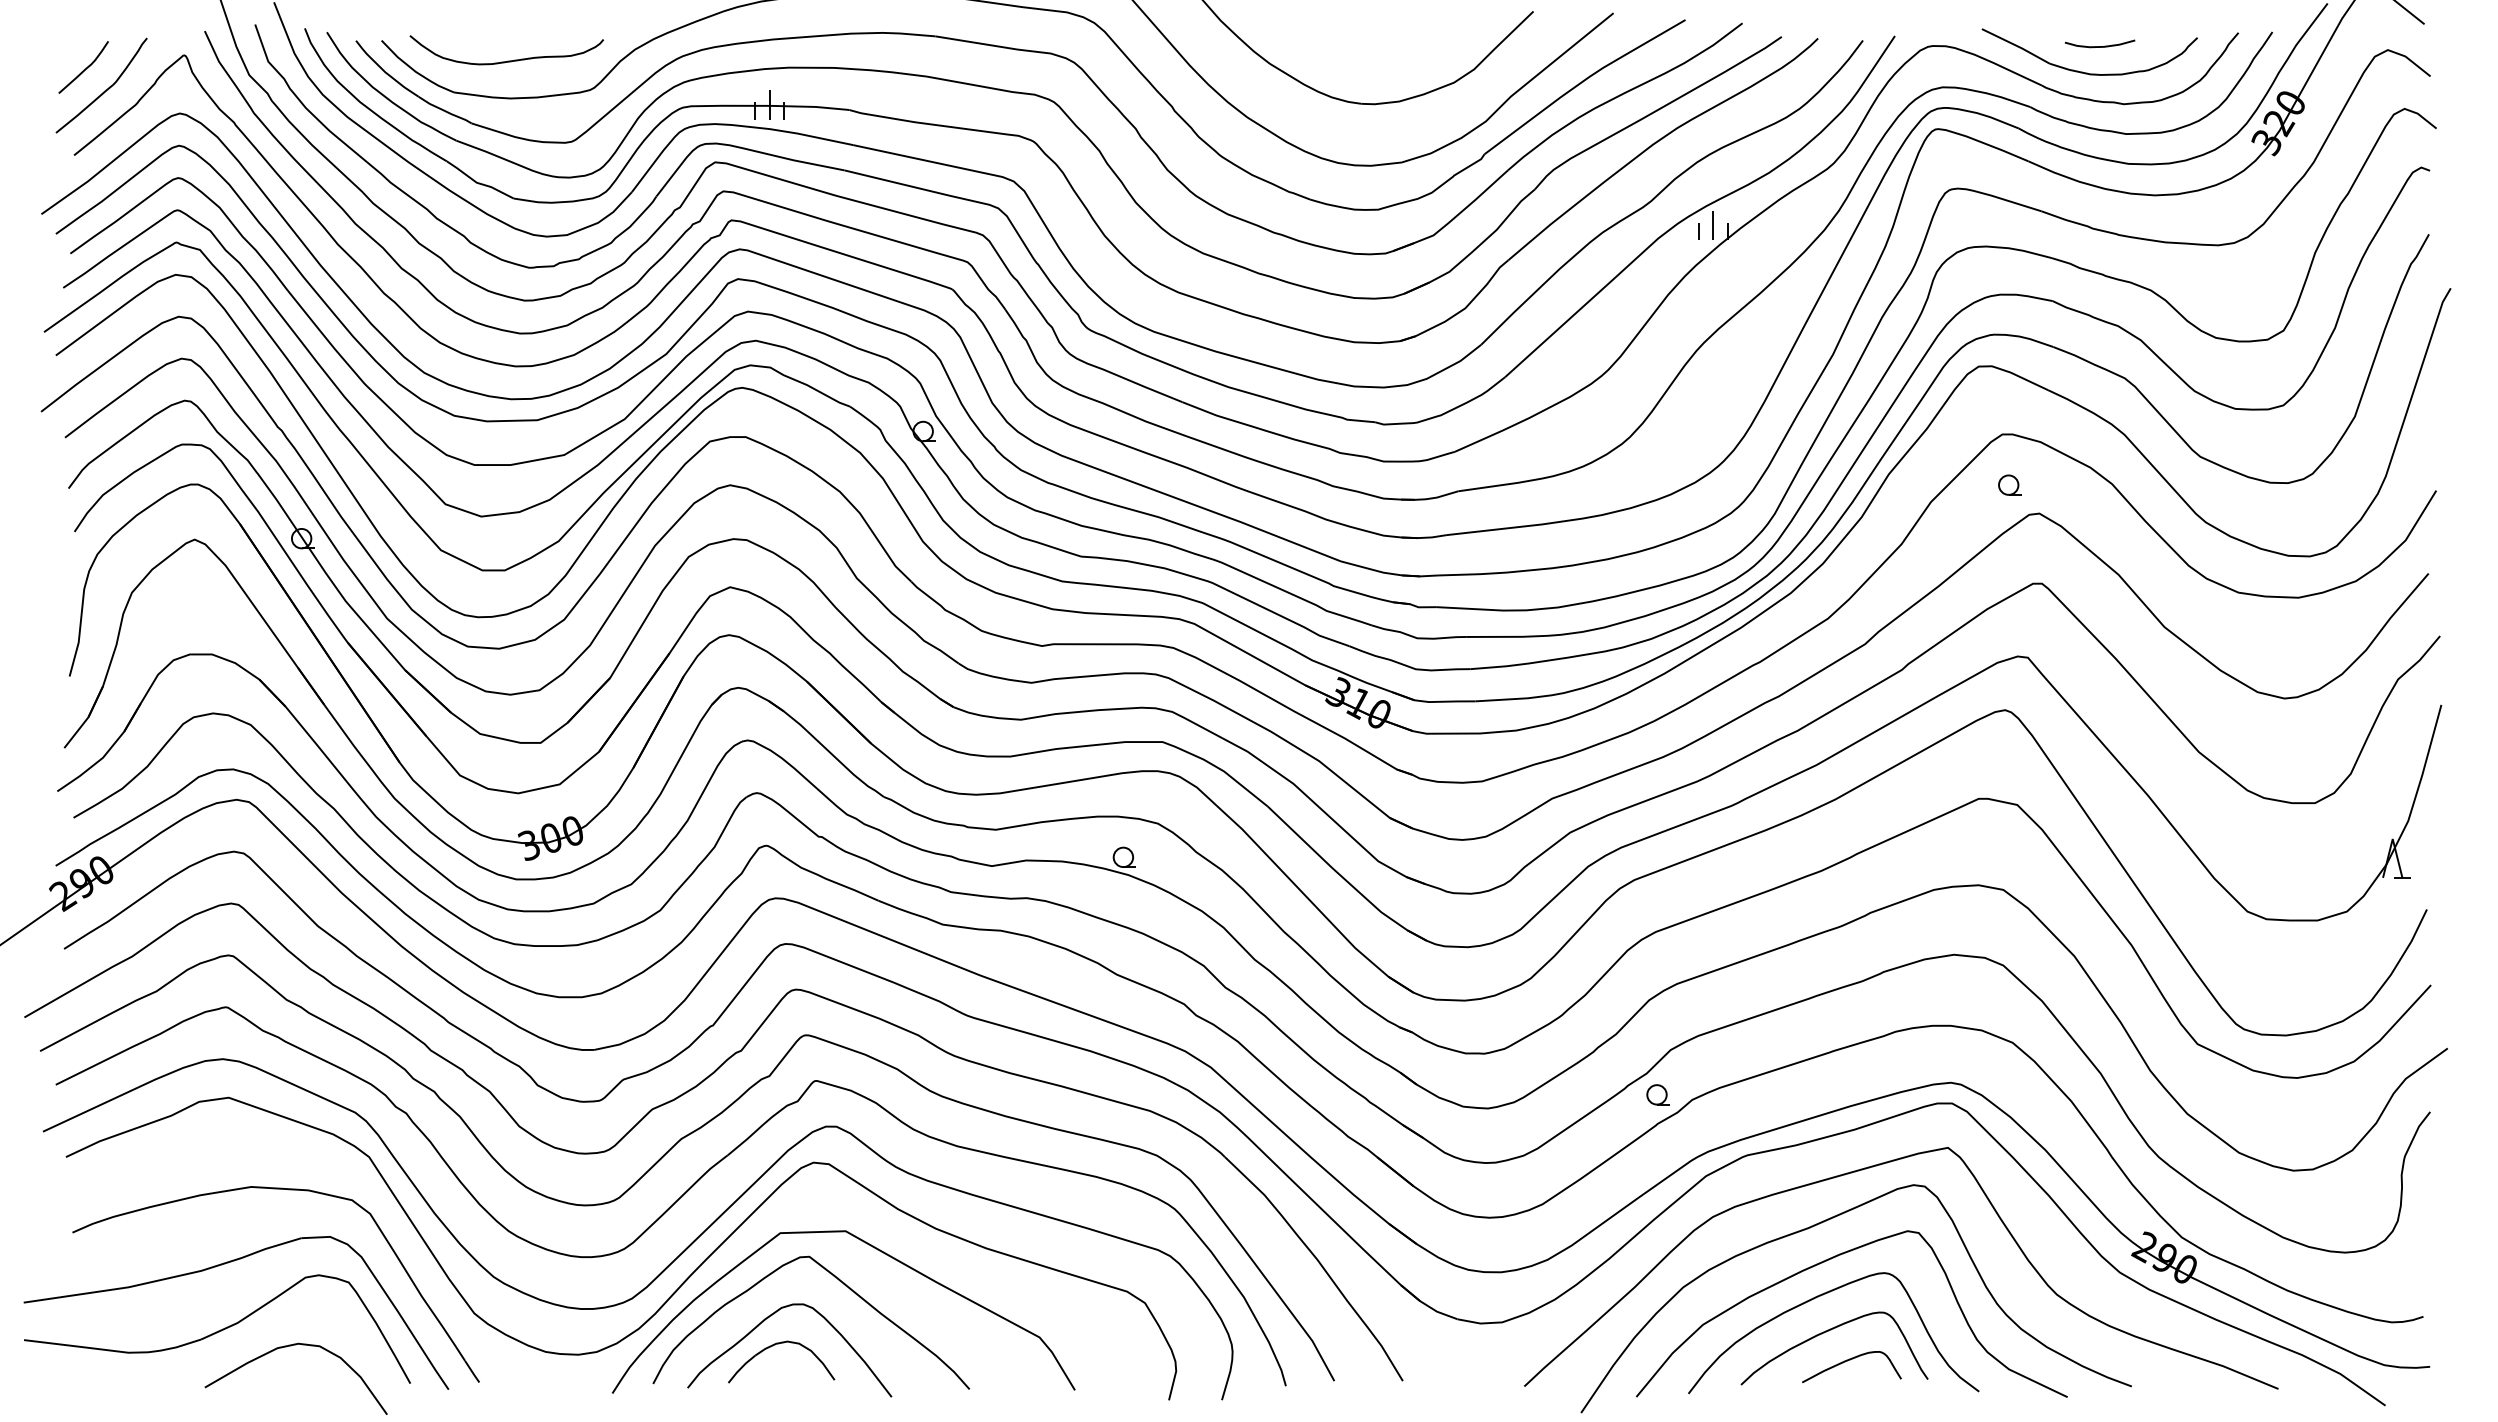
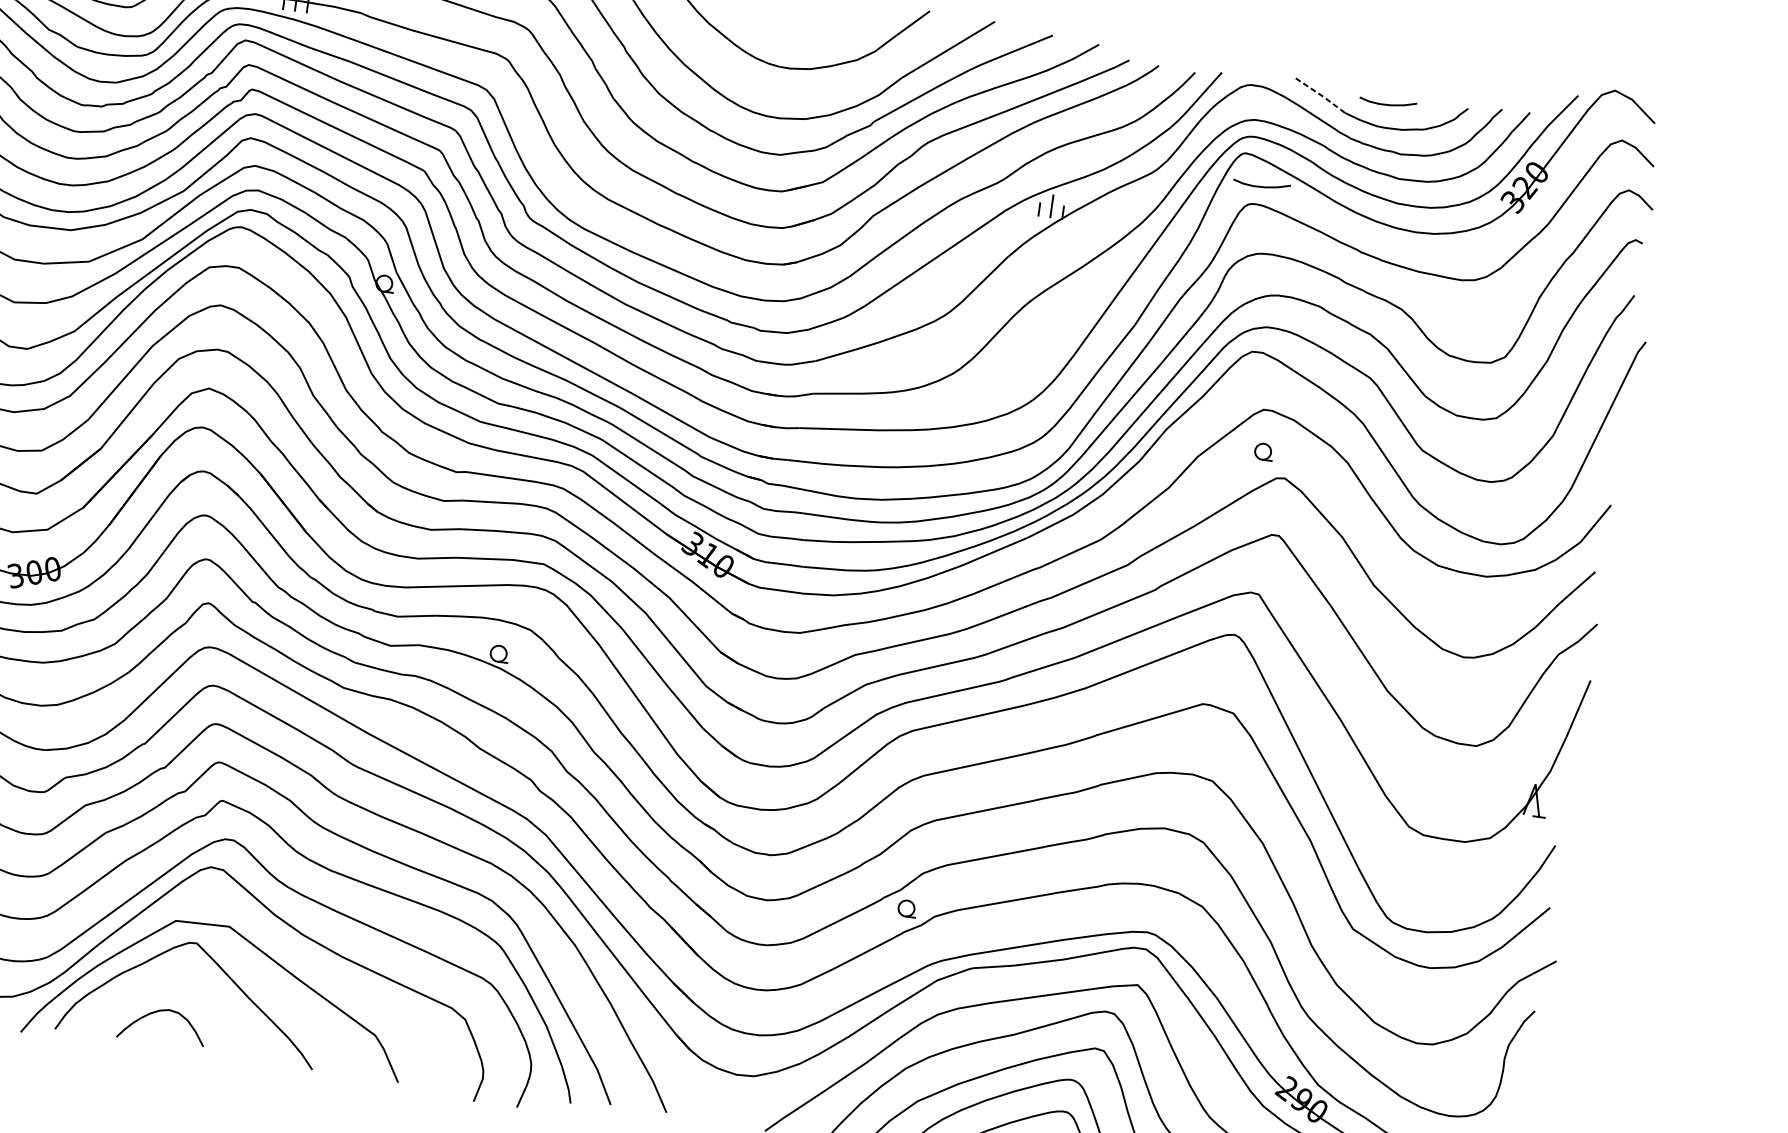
line: (2016, 45) -> (1319, 94), solid -> dashed
curve: (1961, 166) -> (1261, 186), added
curve: (763, 1322) -> (151, 991), removed

